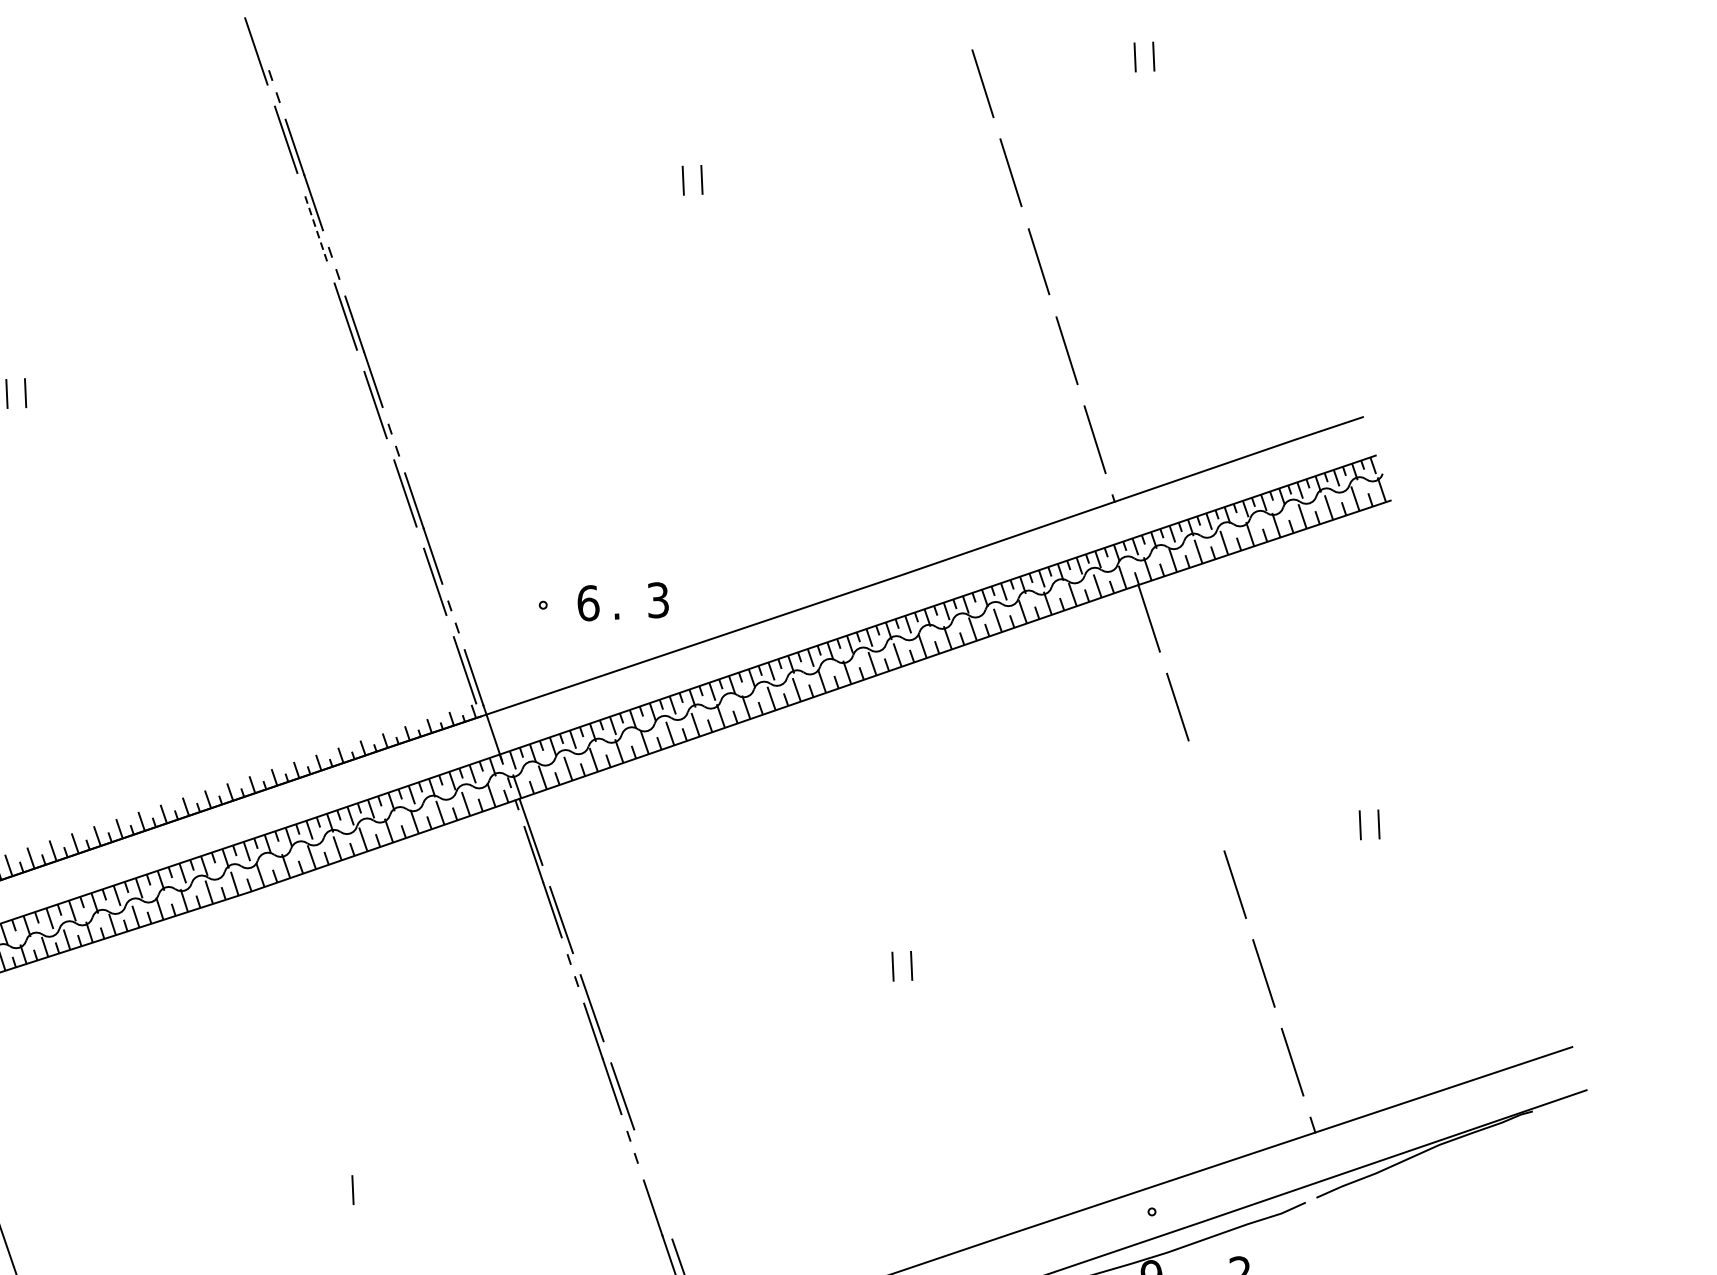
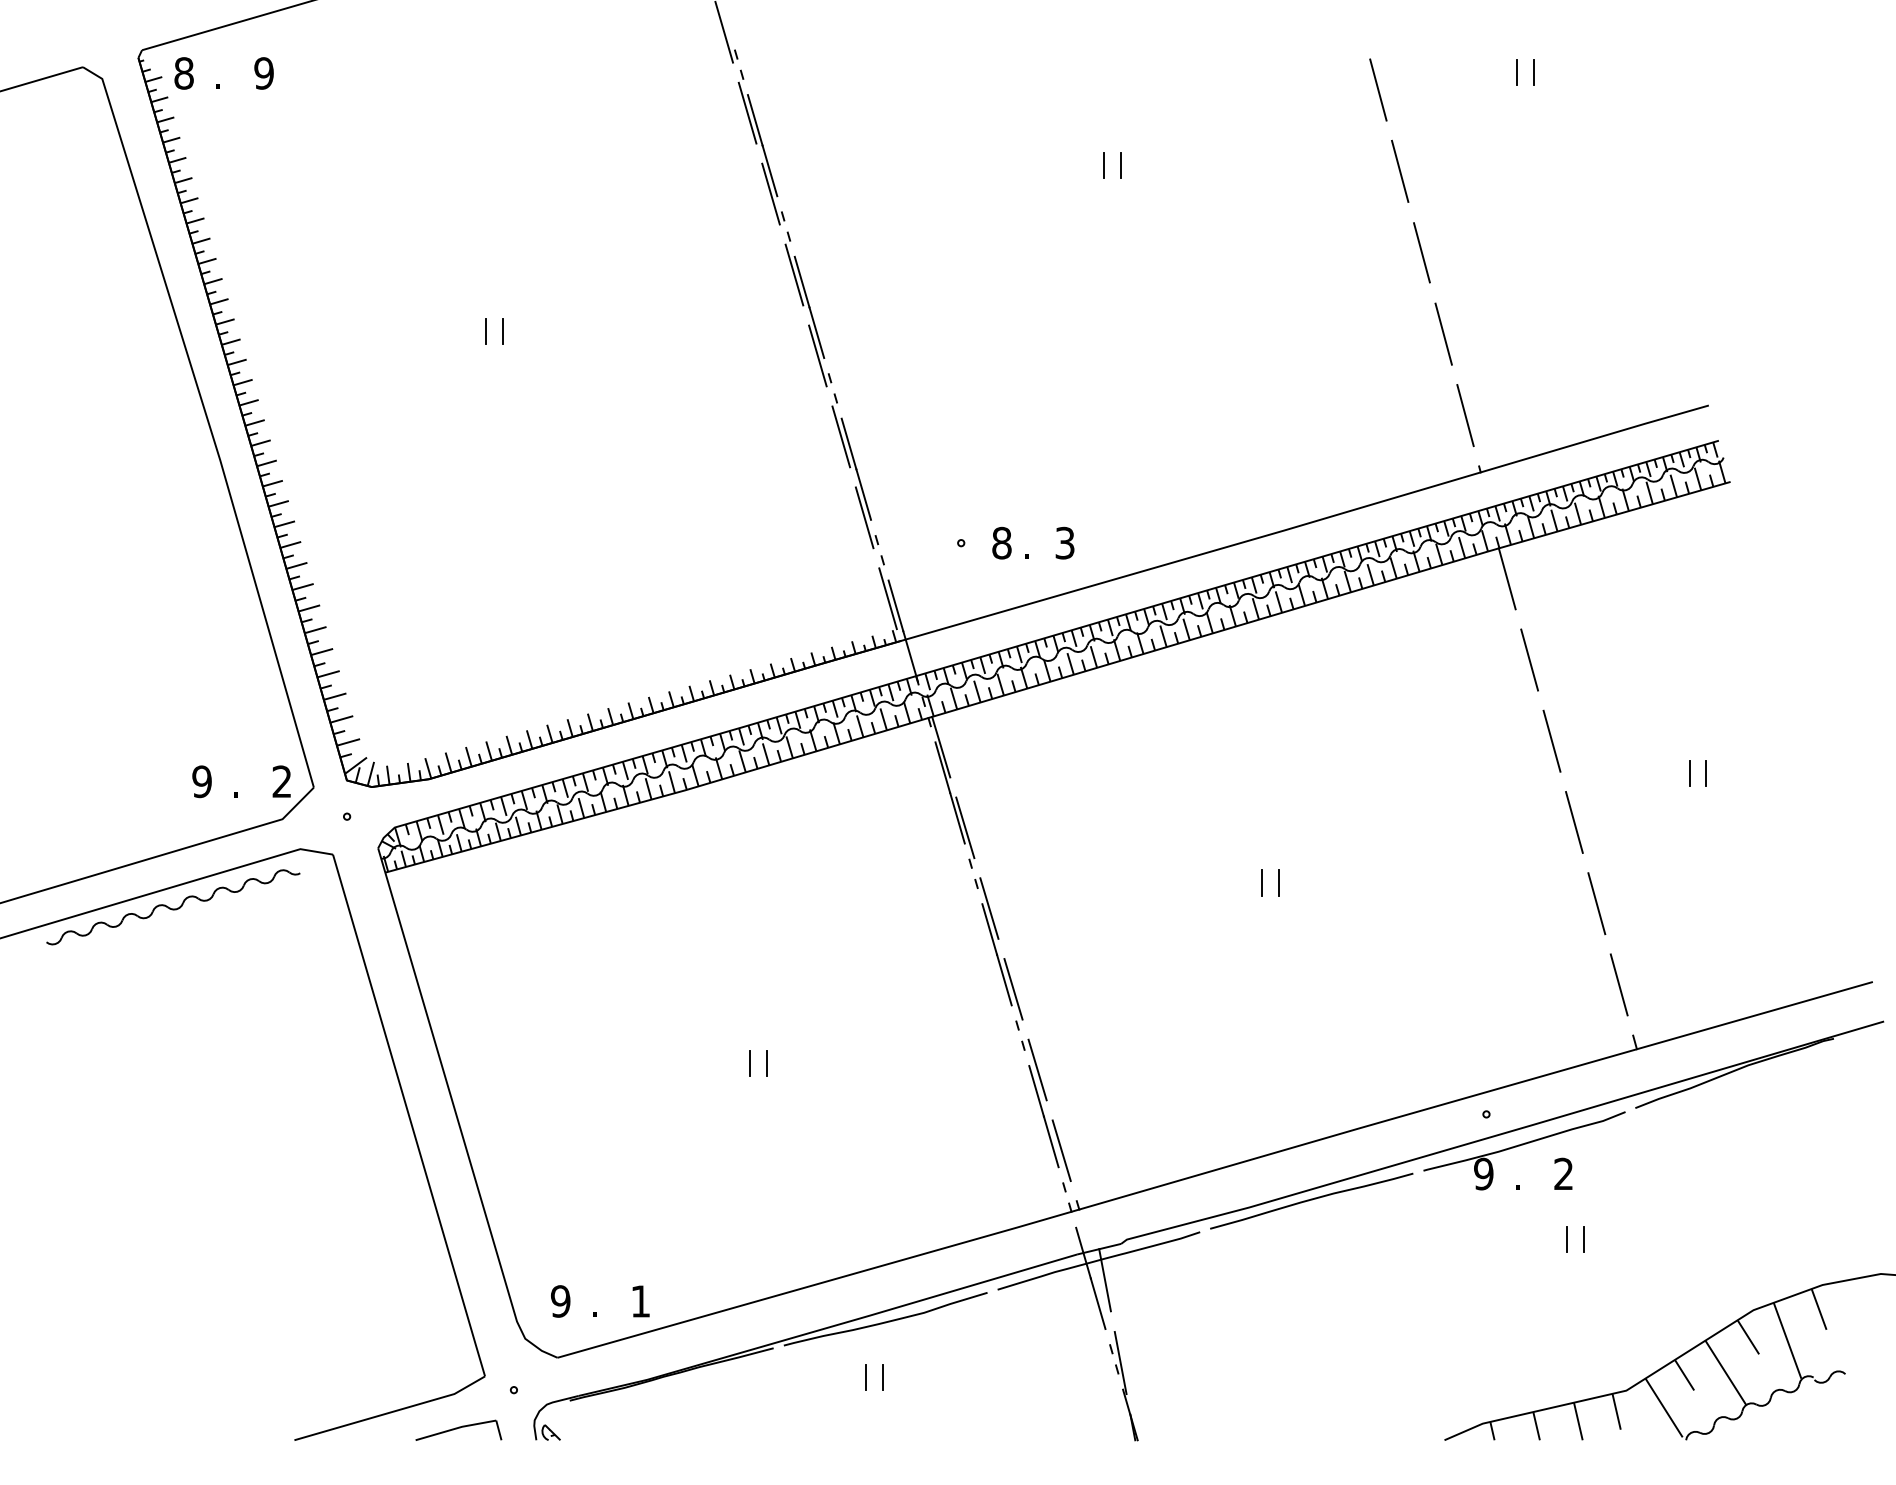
line: (316, 228) -> (771, 194), dashed -> solid
text: (587, 602) -> (1001, 542), 6 -> 8
line: (1205, 795) -> (1551, 740), added
line: (653, 1183) -> (1037, 1069), added
line: (334, 1190) -> (749, 1062), added

